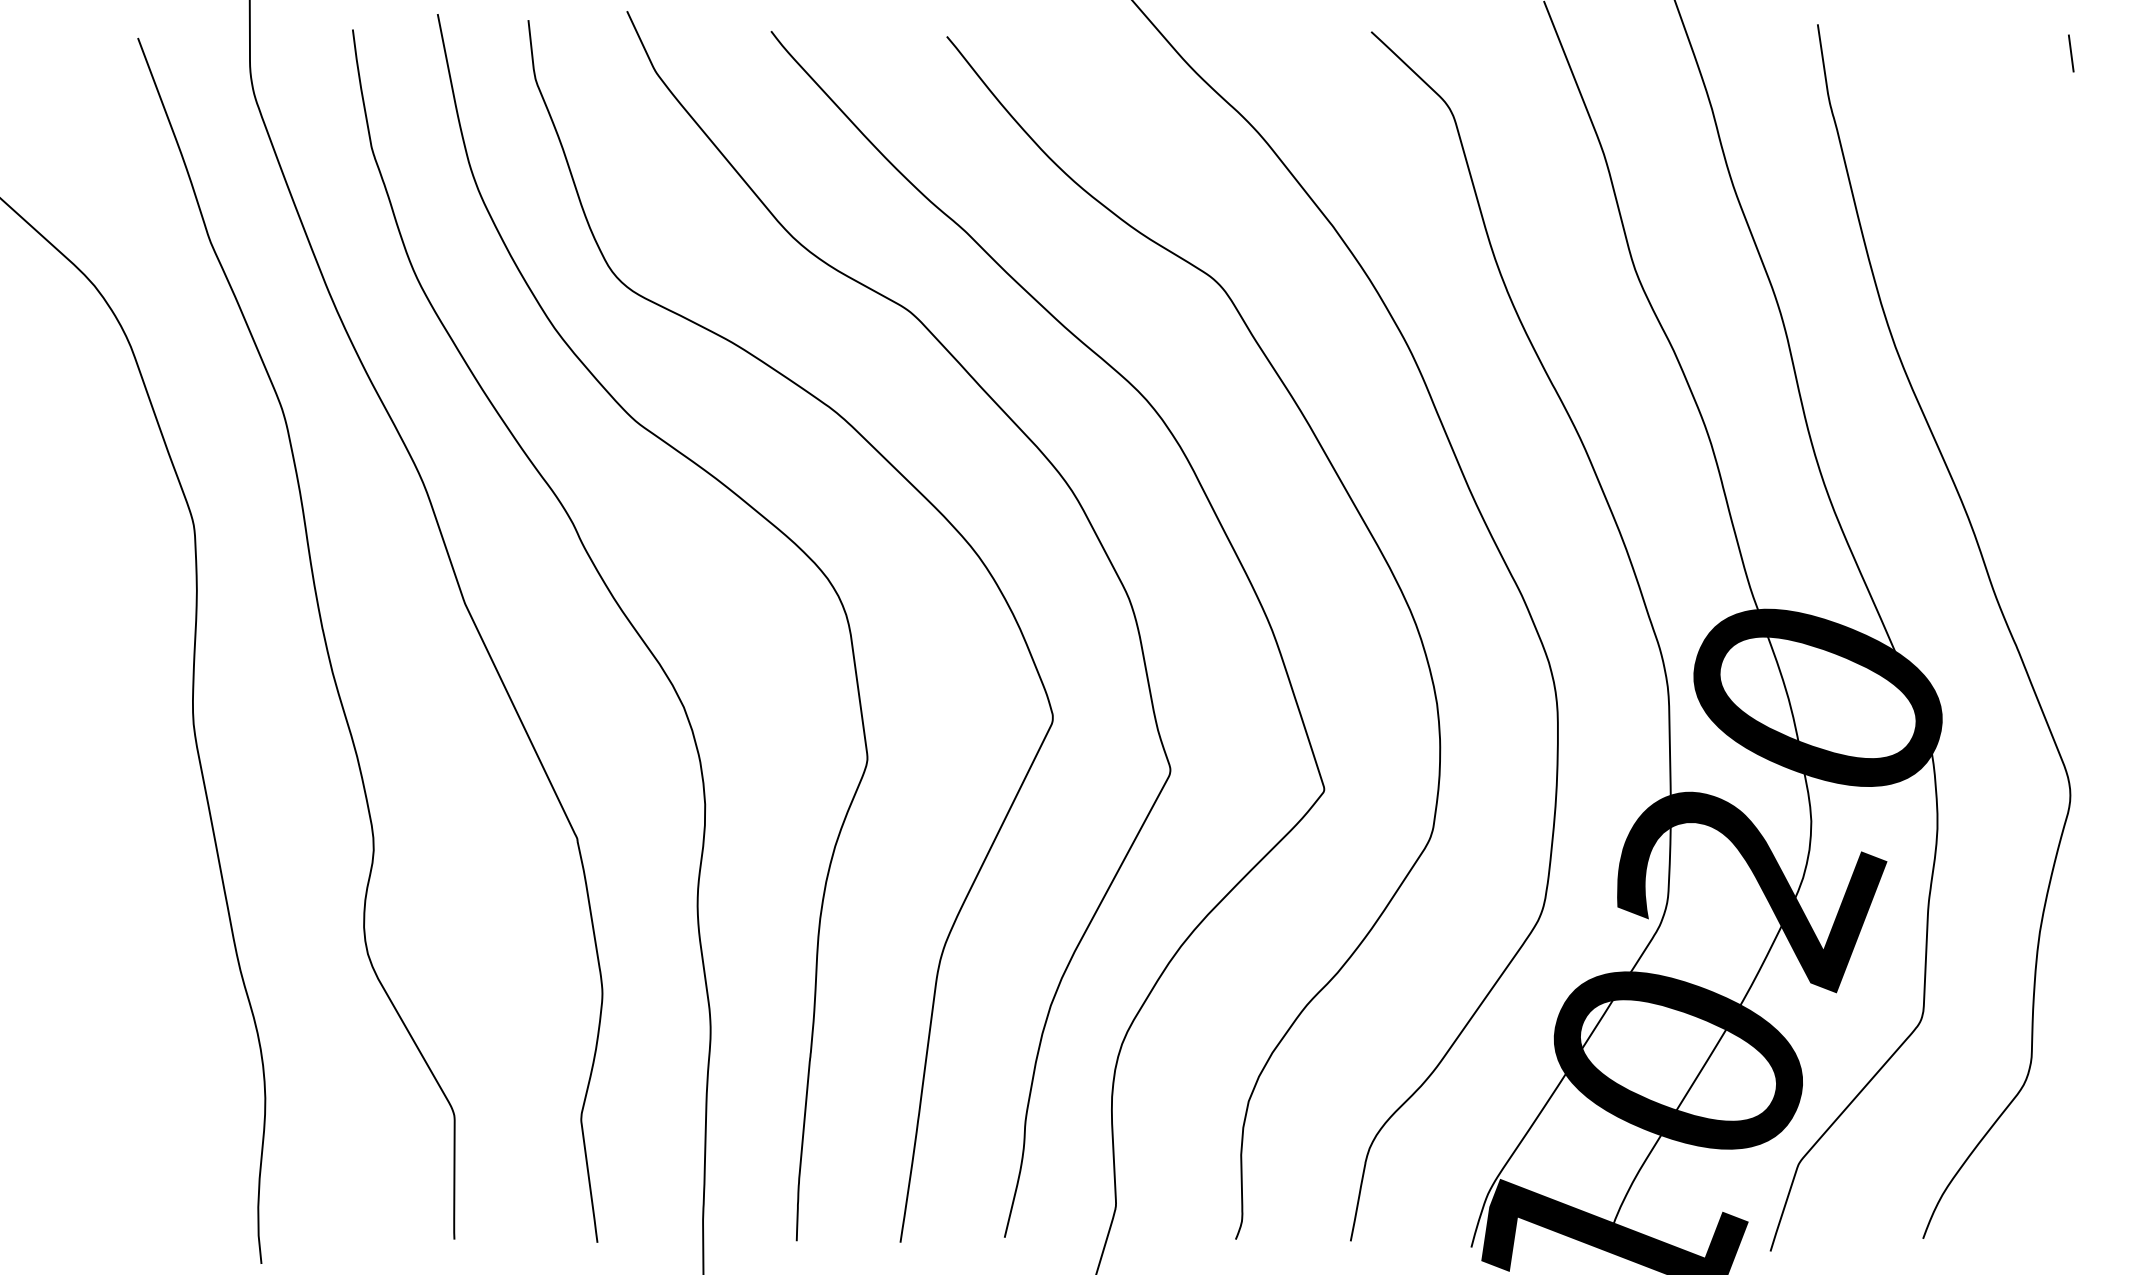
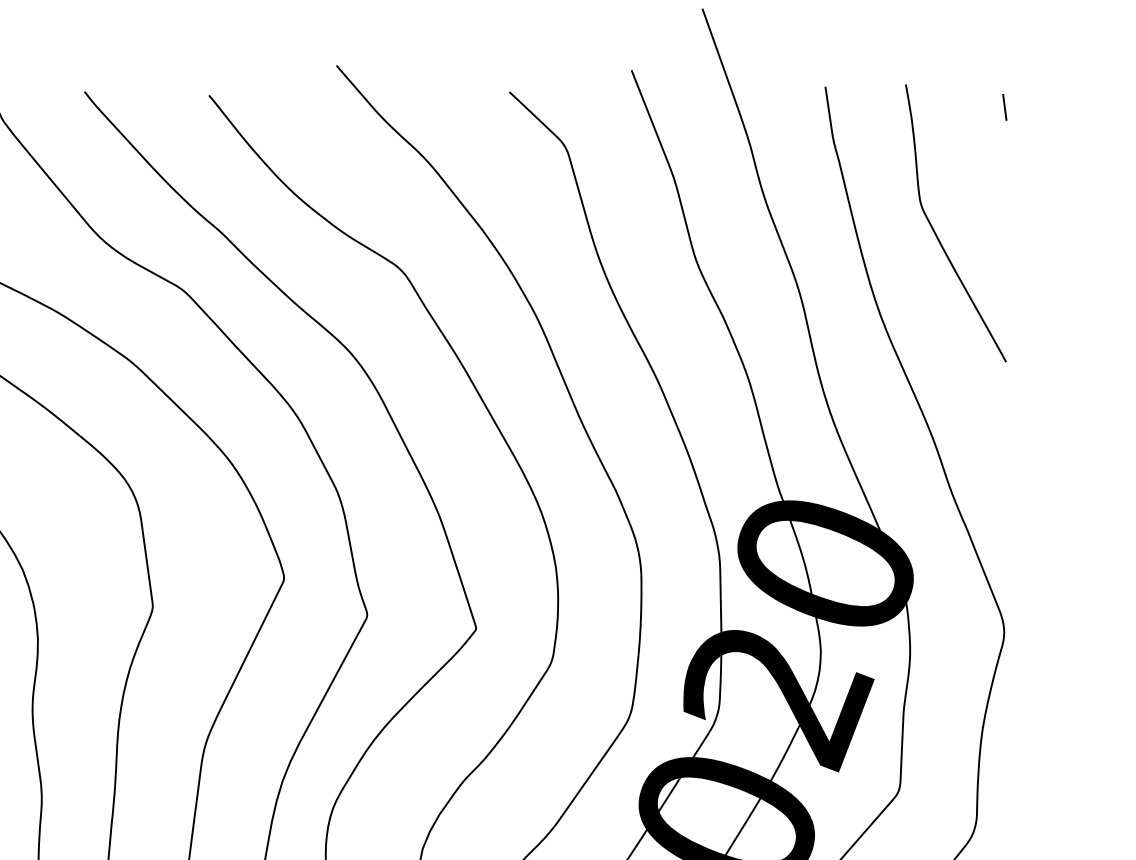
curve: (1973, 230) -> (935, 232), added

